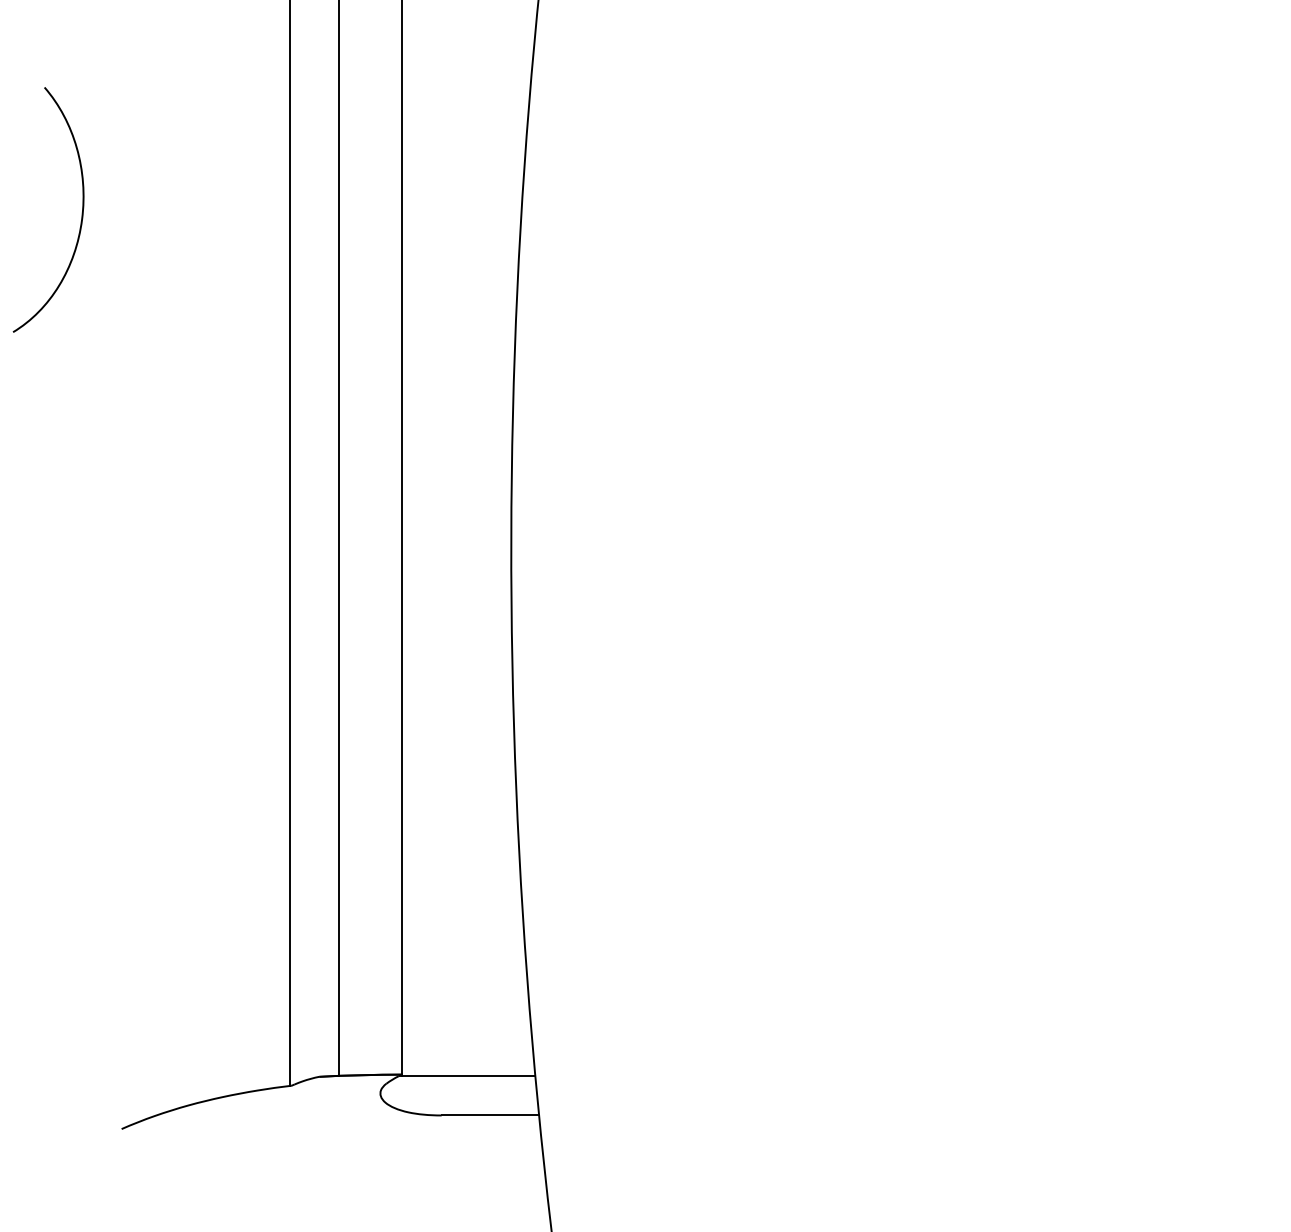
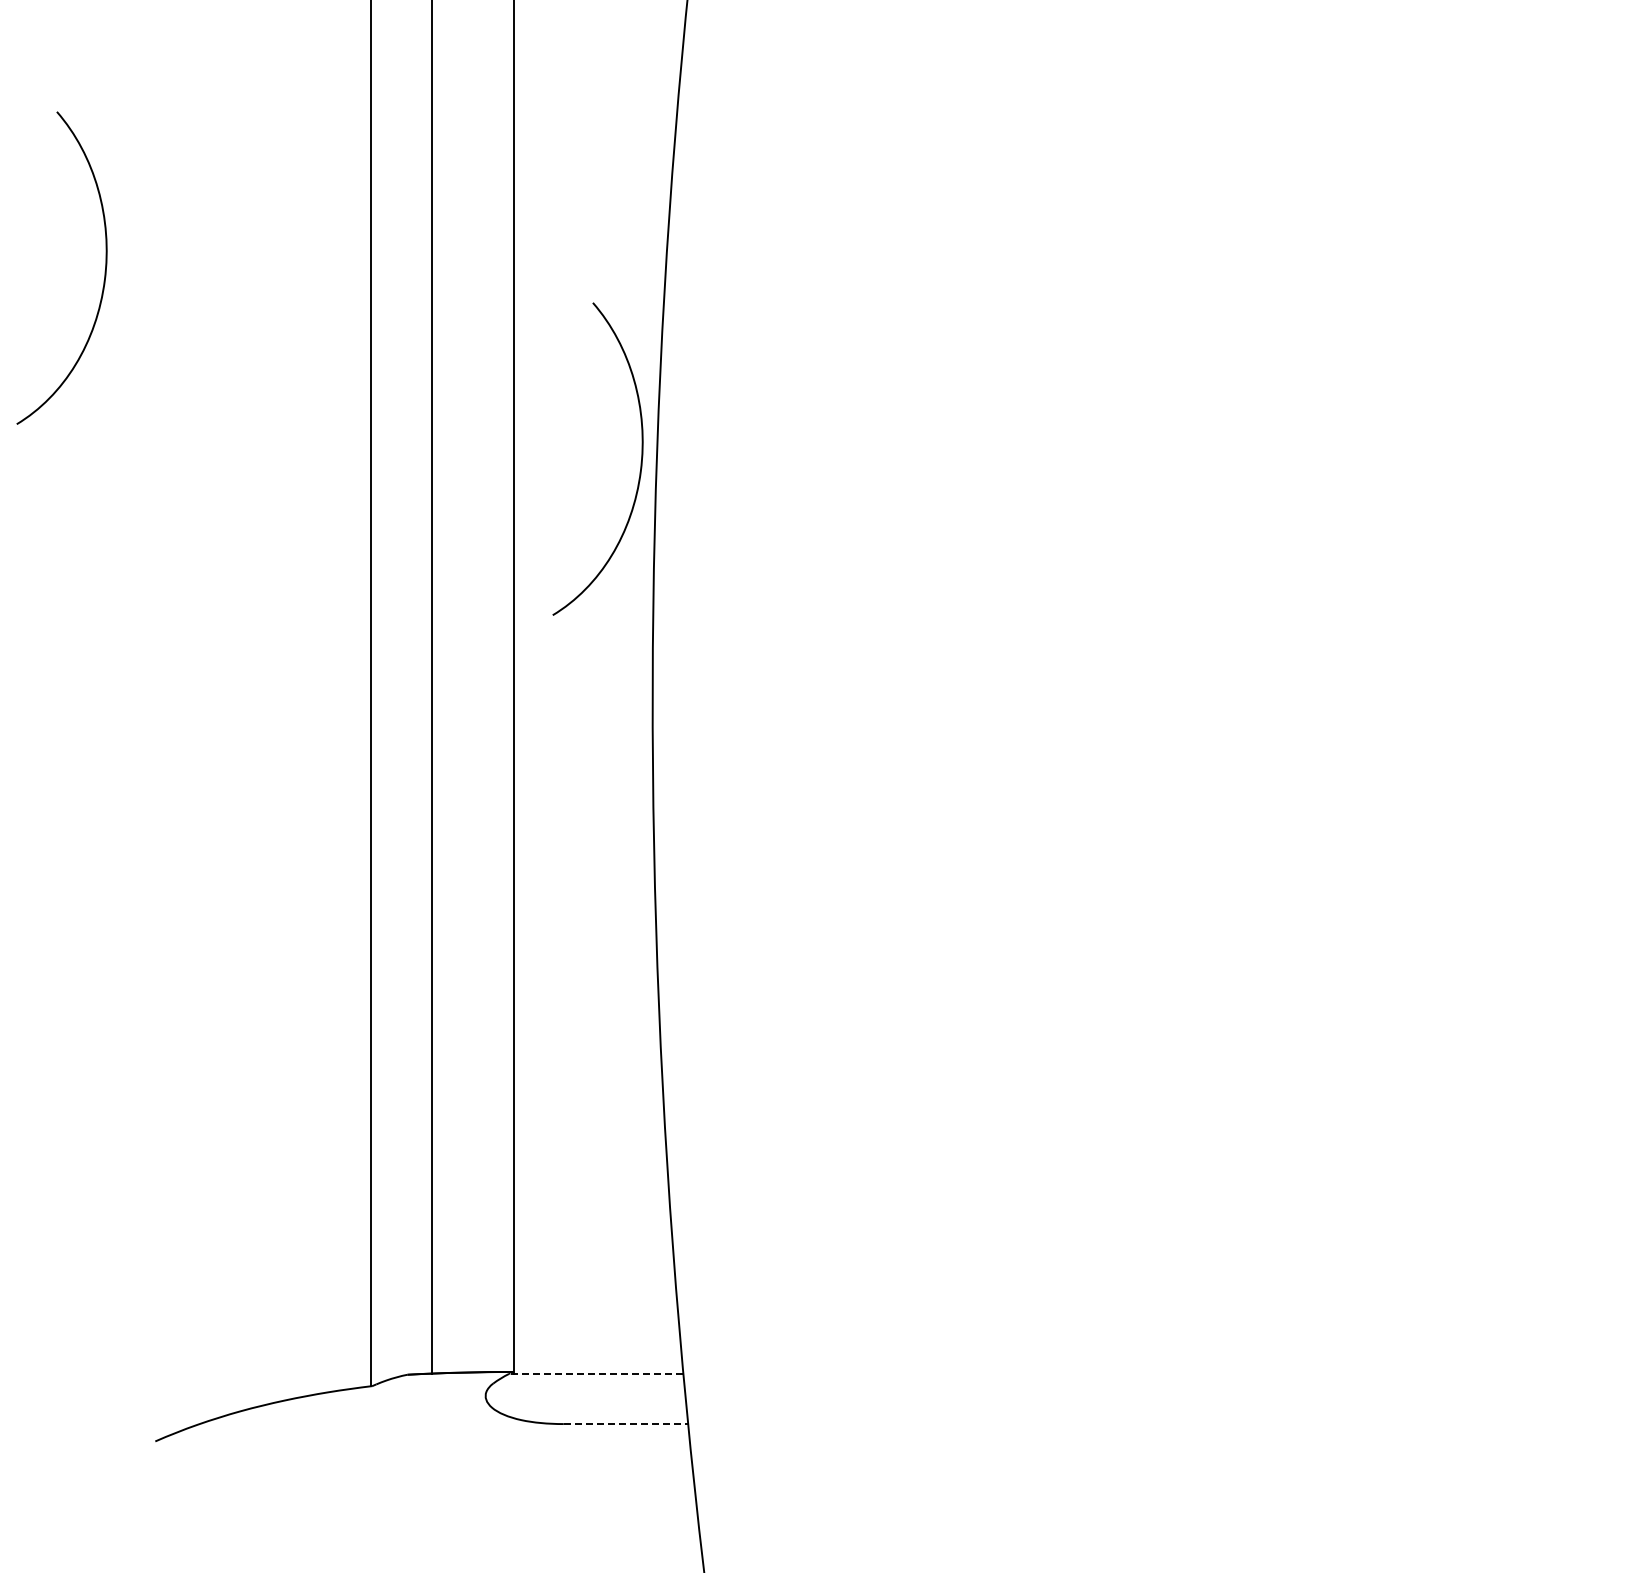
curve: (501, 362) -> (640, 462), added
line: (467, 1075) -> (596, 1373), solid -> dashed
line: (490, 1115) -> (626, 1424), solid -> dashed

